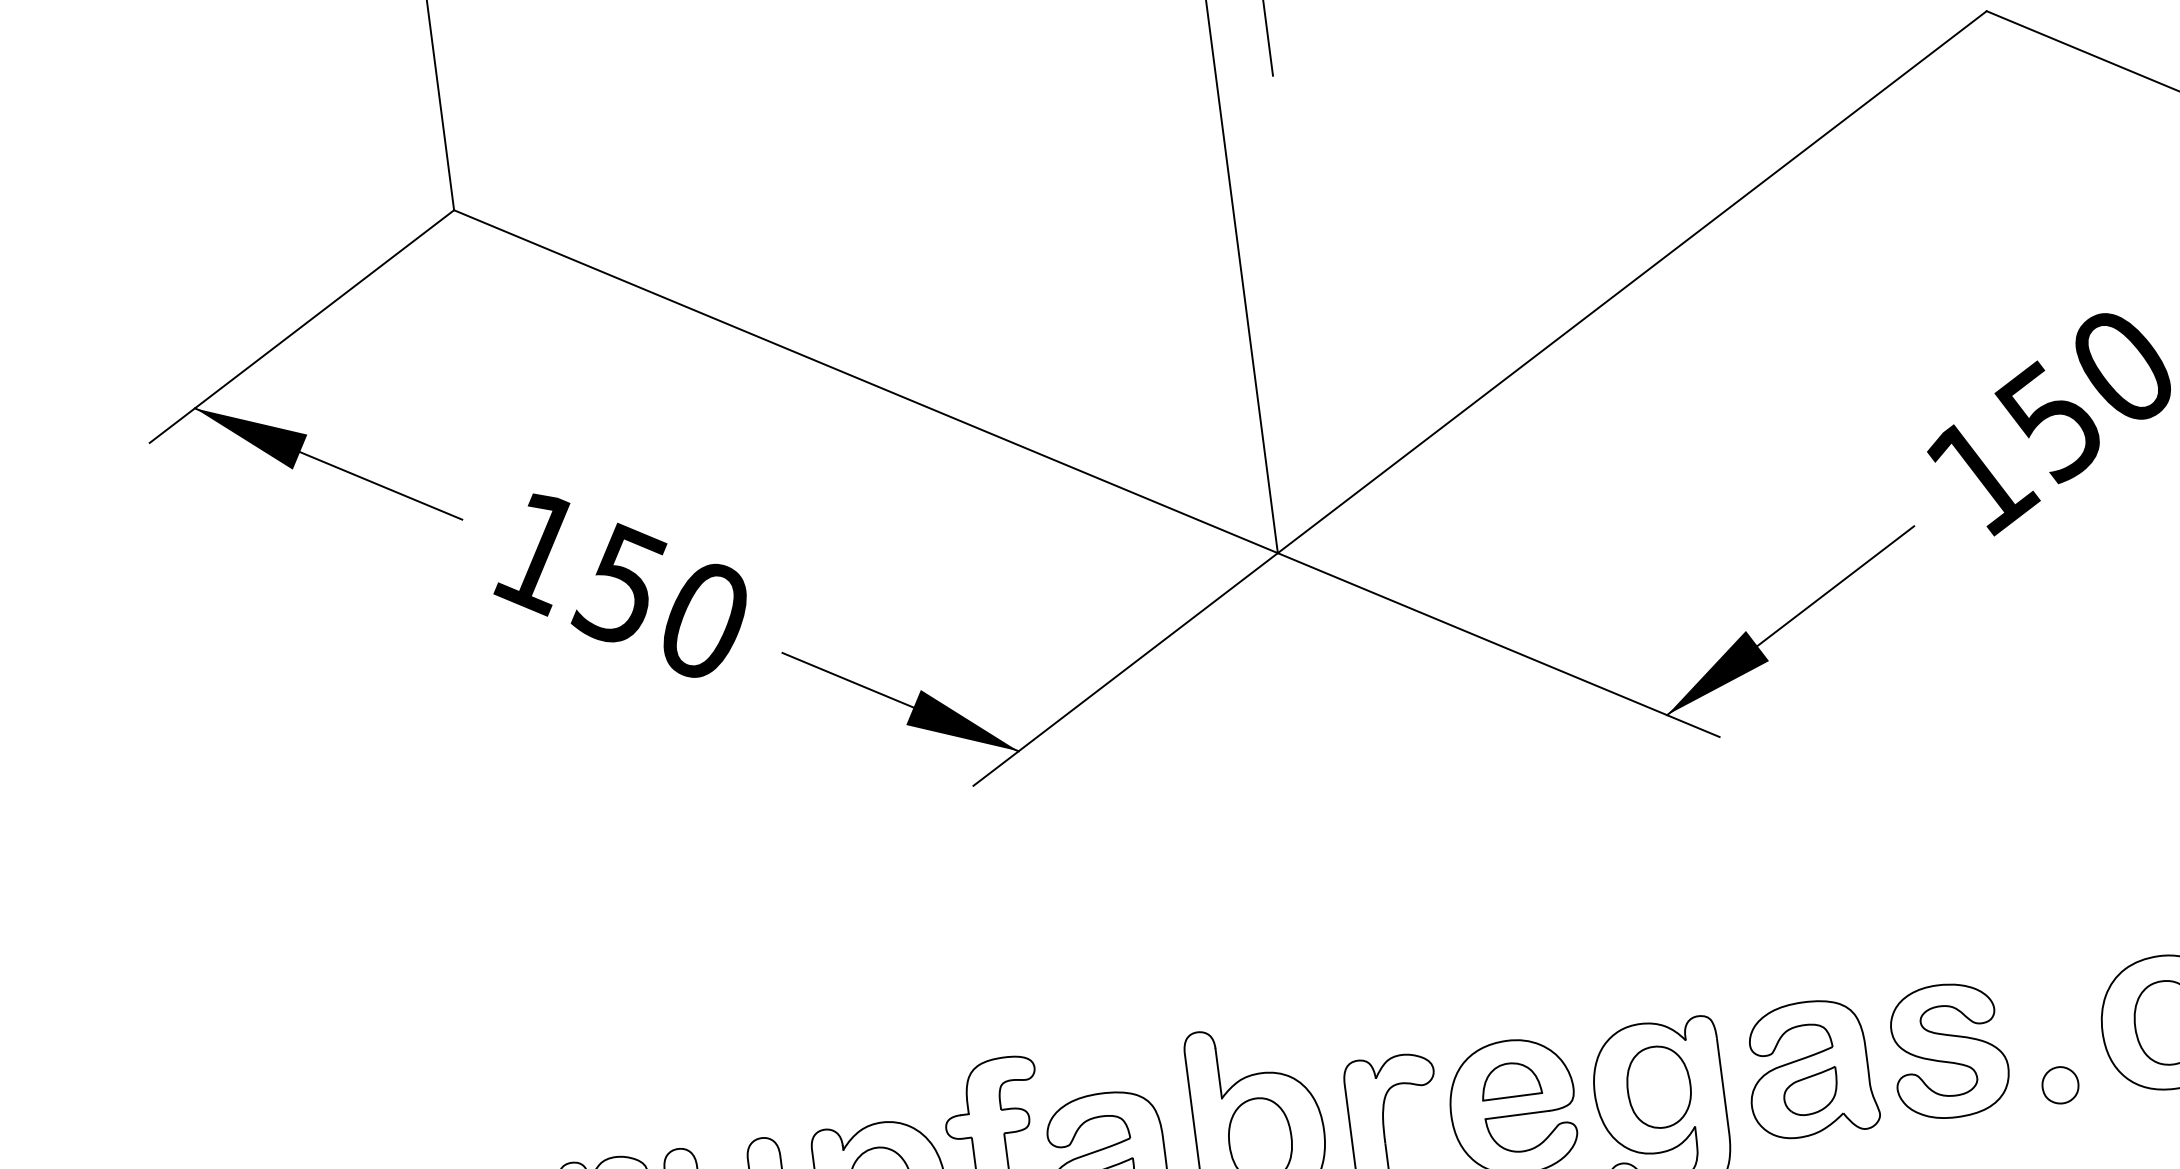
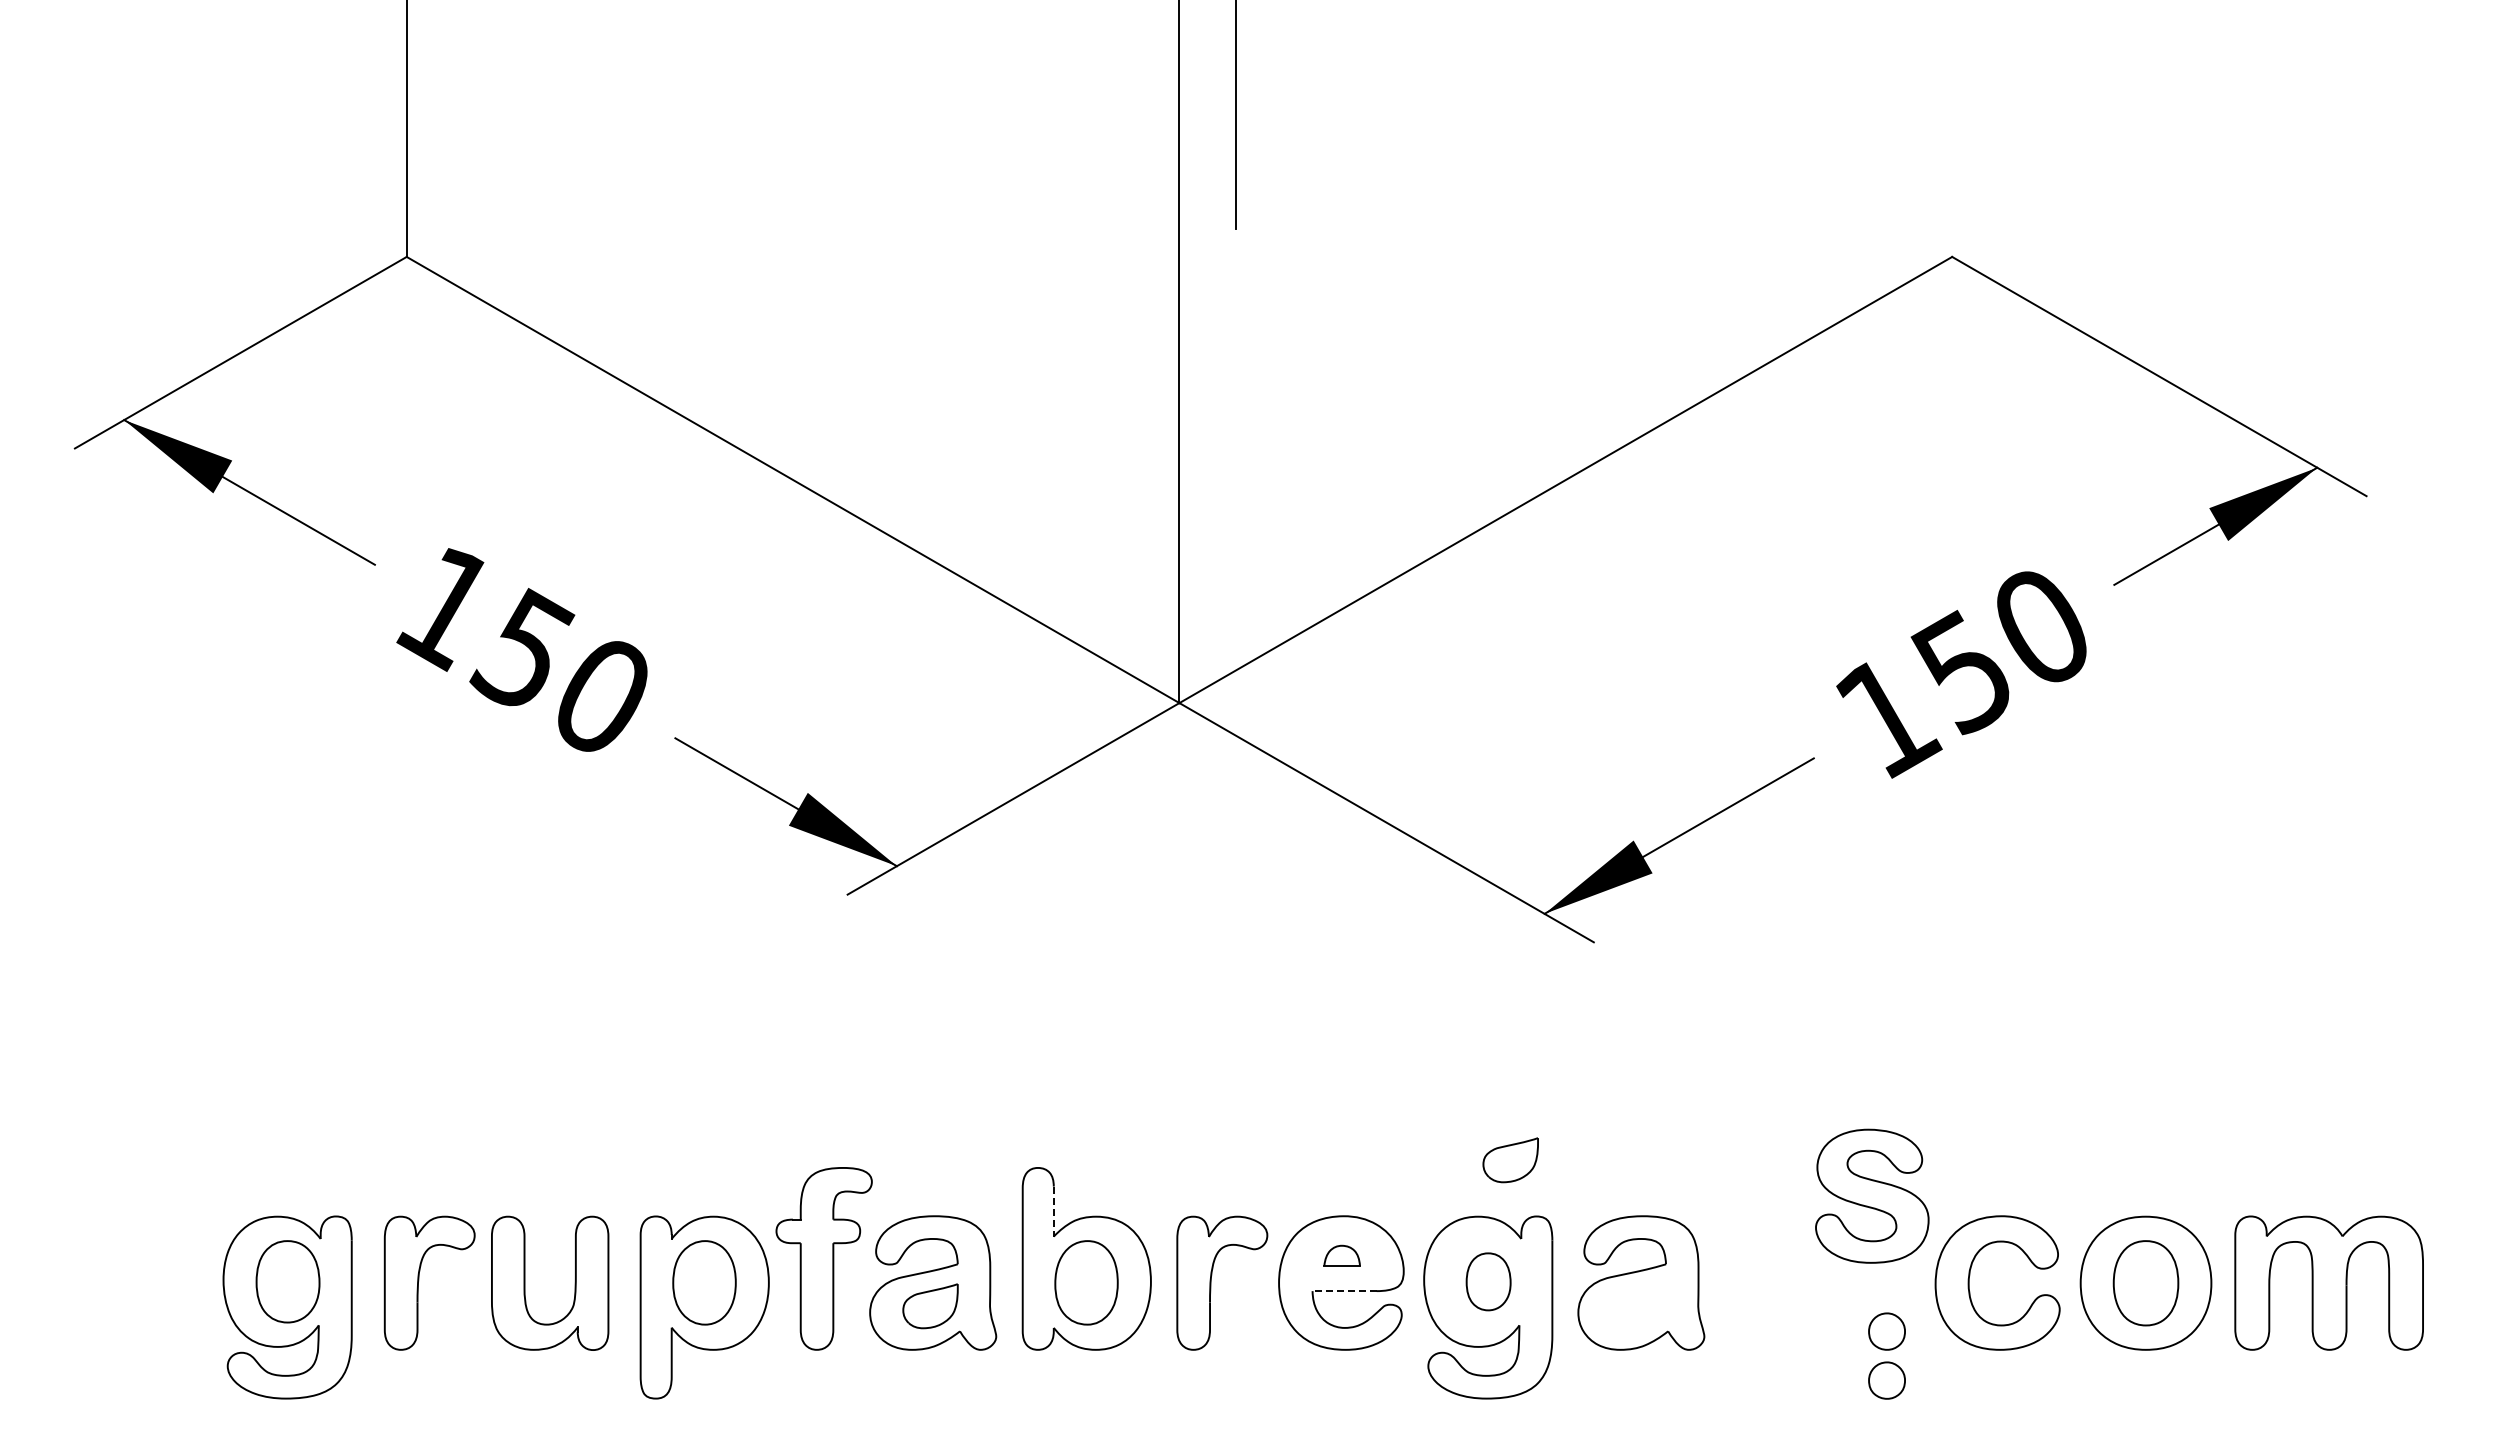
part: (1949, 1050) -> (1872, 1195), moved
line: (1218, 1074) -> (1053, 1212), solid -> dashed
part: (1509, 1080) -> (1341, 1255), size x0.6
part: (1658, 1086) -> (1488, 1281), size x0.7
part: (1810, 1092) -> (1510, 1160), moved
line: (1517, 1115) -> (1344, 1291), solid -> dashed
part: (2066, 1133) -> (1886, 1380), added

